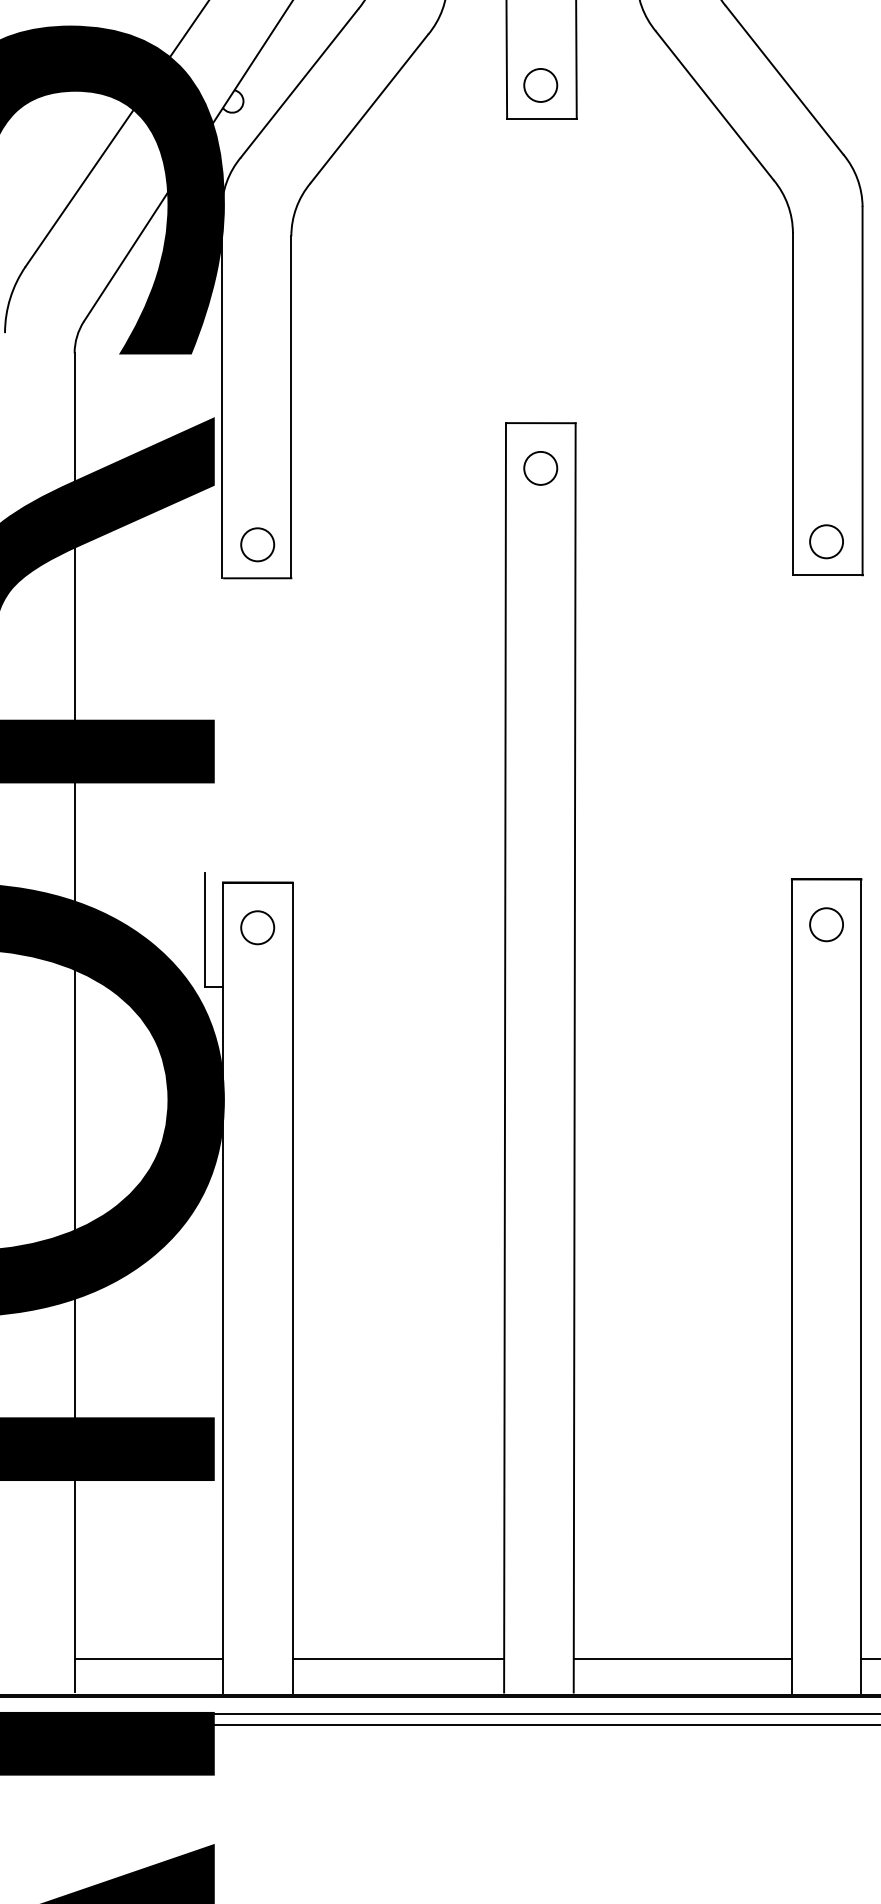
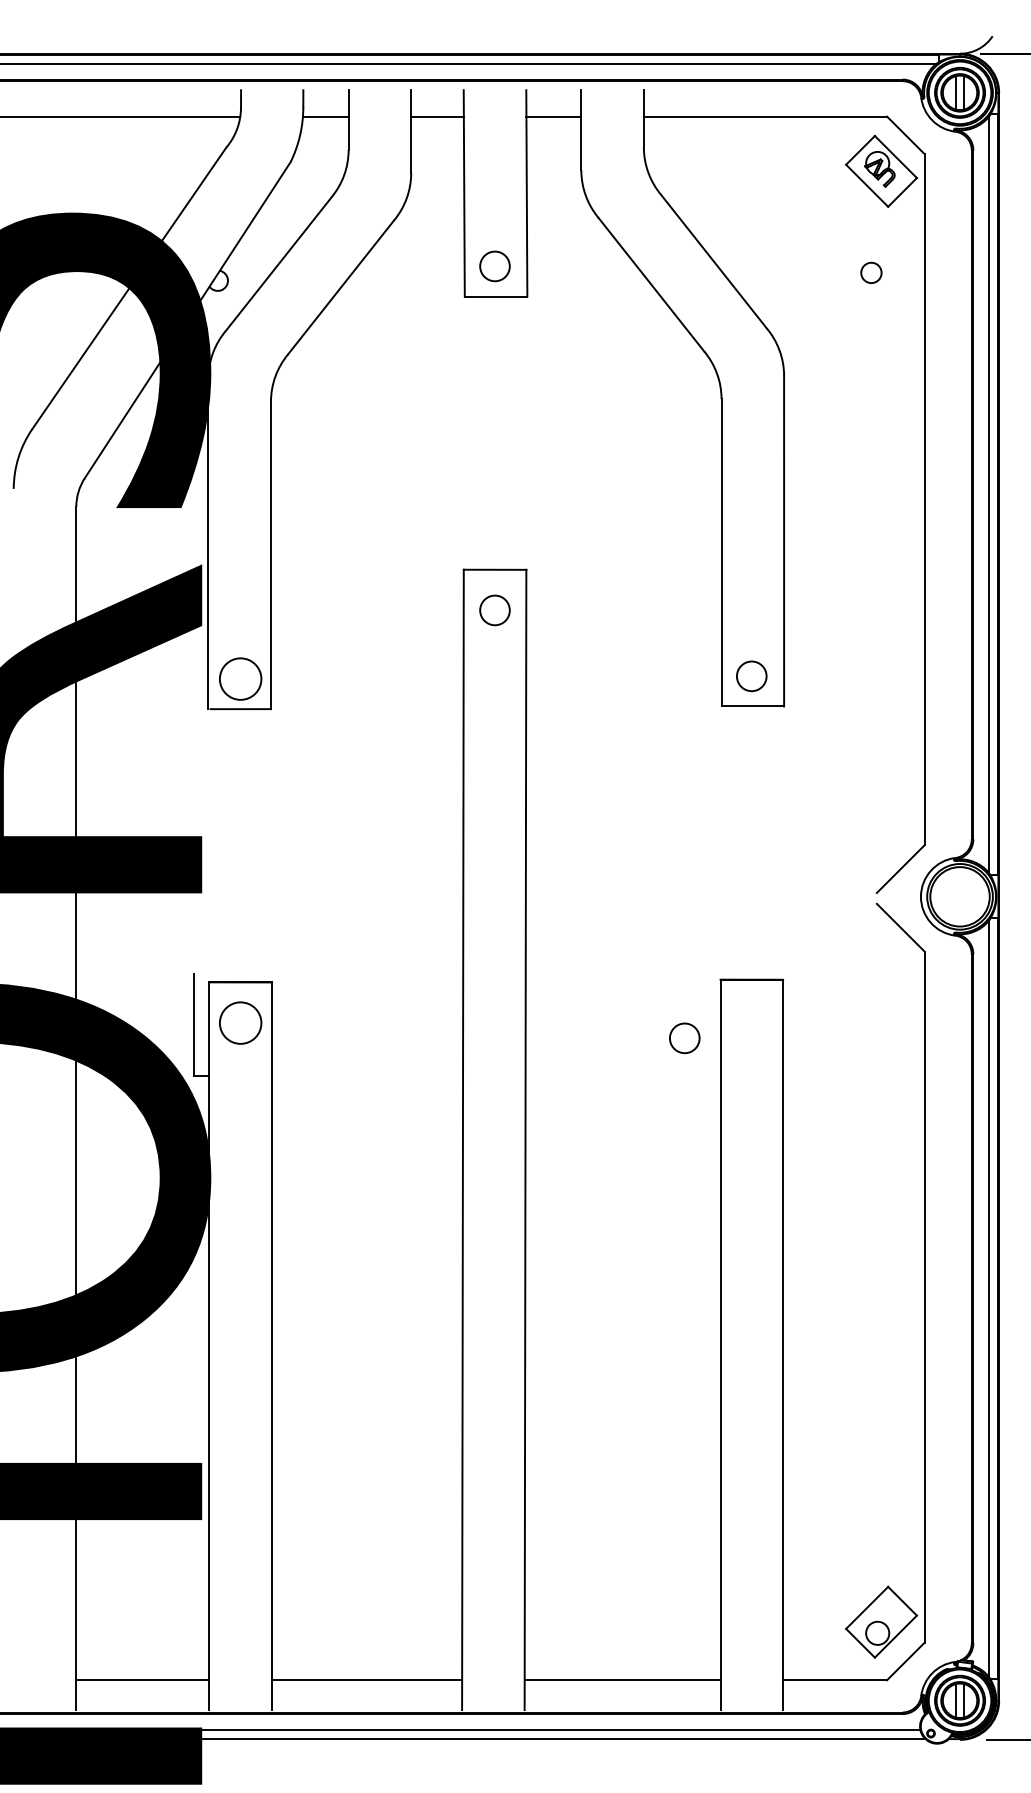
circle: (257, 544) -> (240, 678), size x1.4
circle: (826, 924) -> (684, 1038), moved
circle: (257, 927) -> (240, 1022), size x1.4

